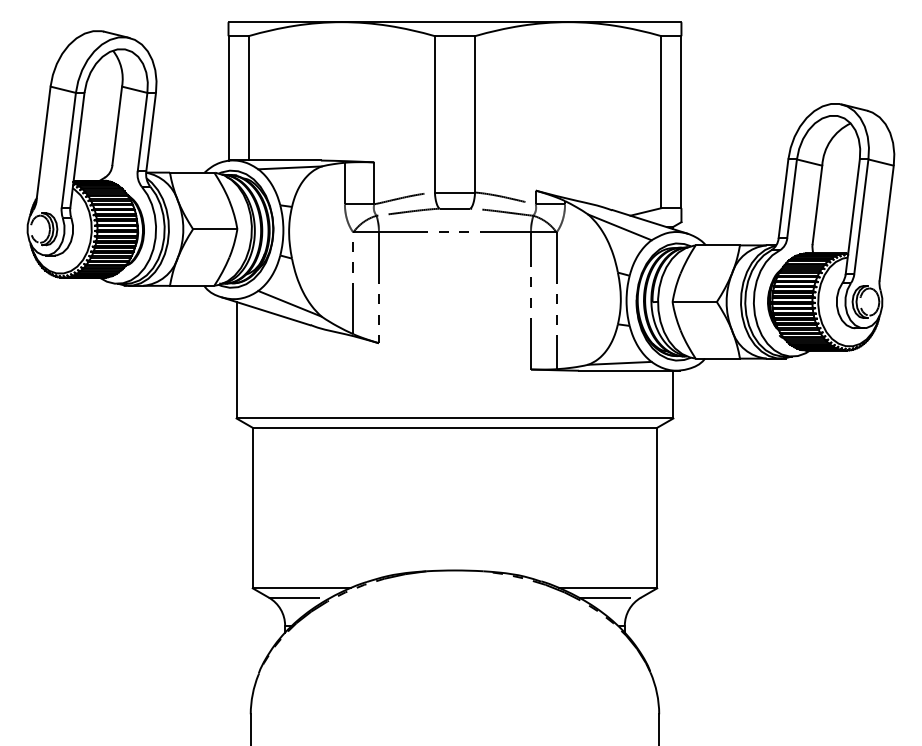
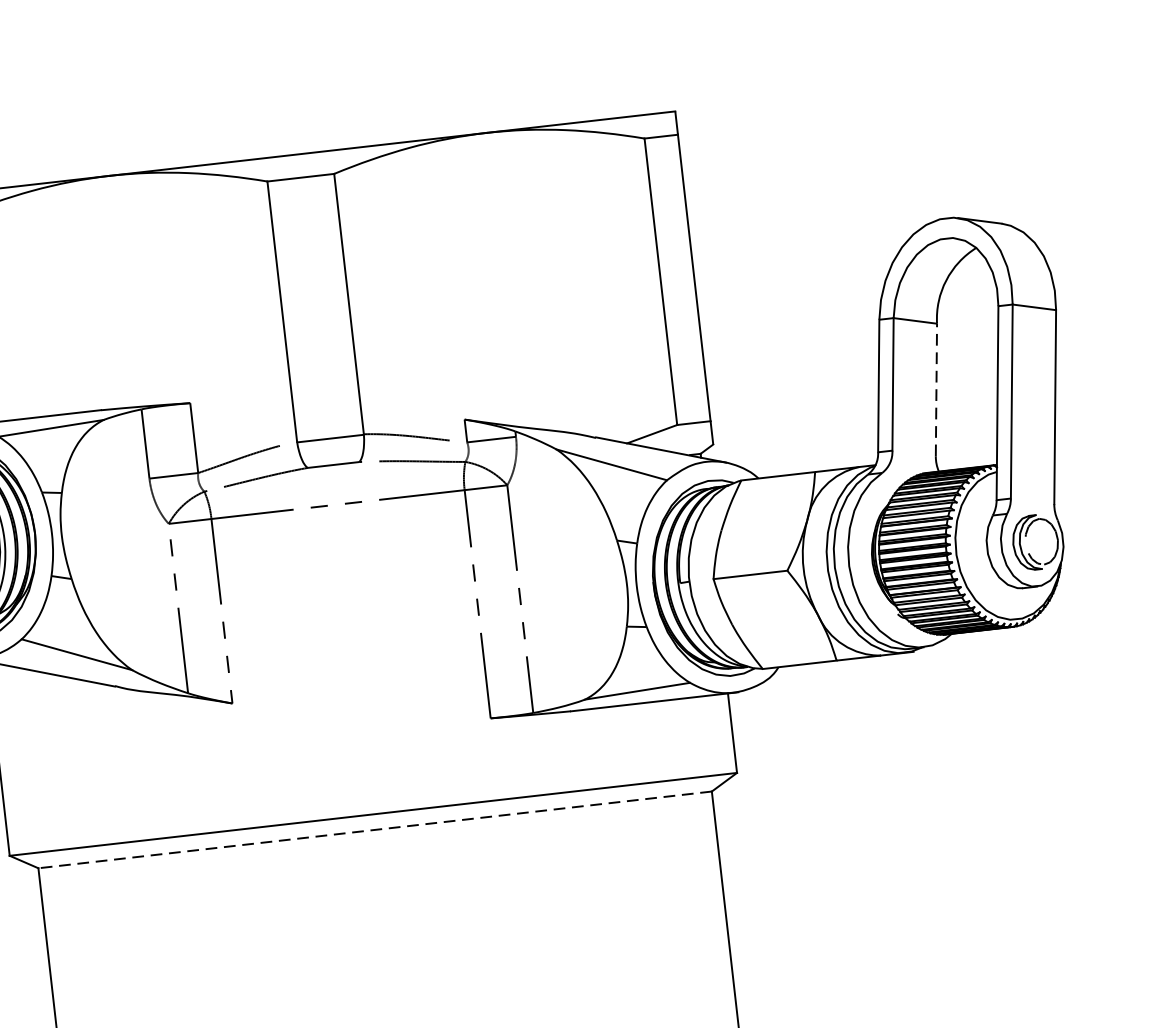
line: (817, 204) -> (936, 389), solid -> dashed
line: (454, 427) -> (374, 829), solid -> dashed

